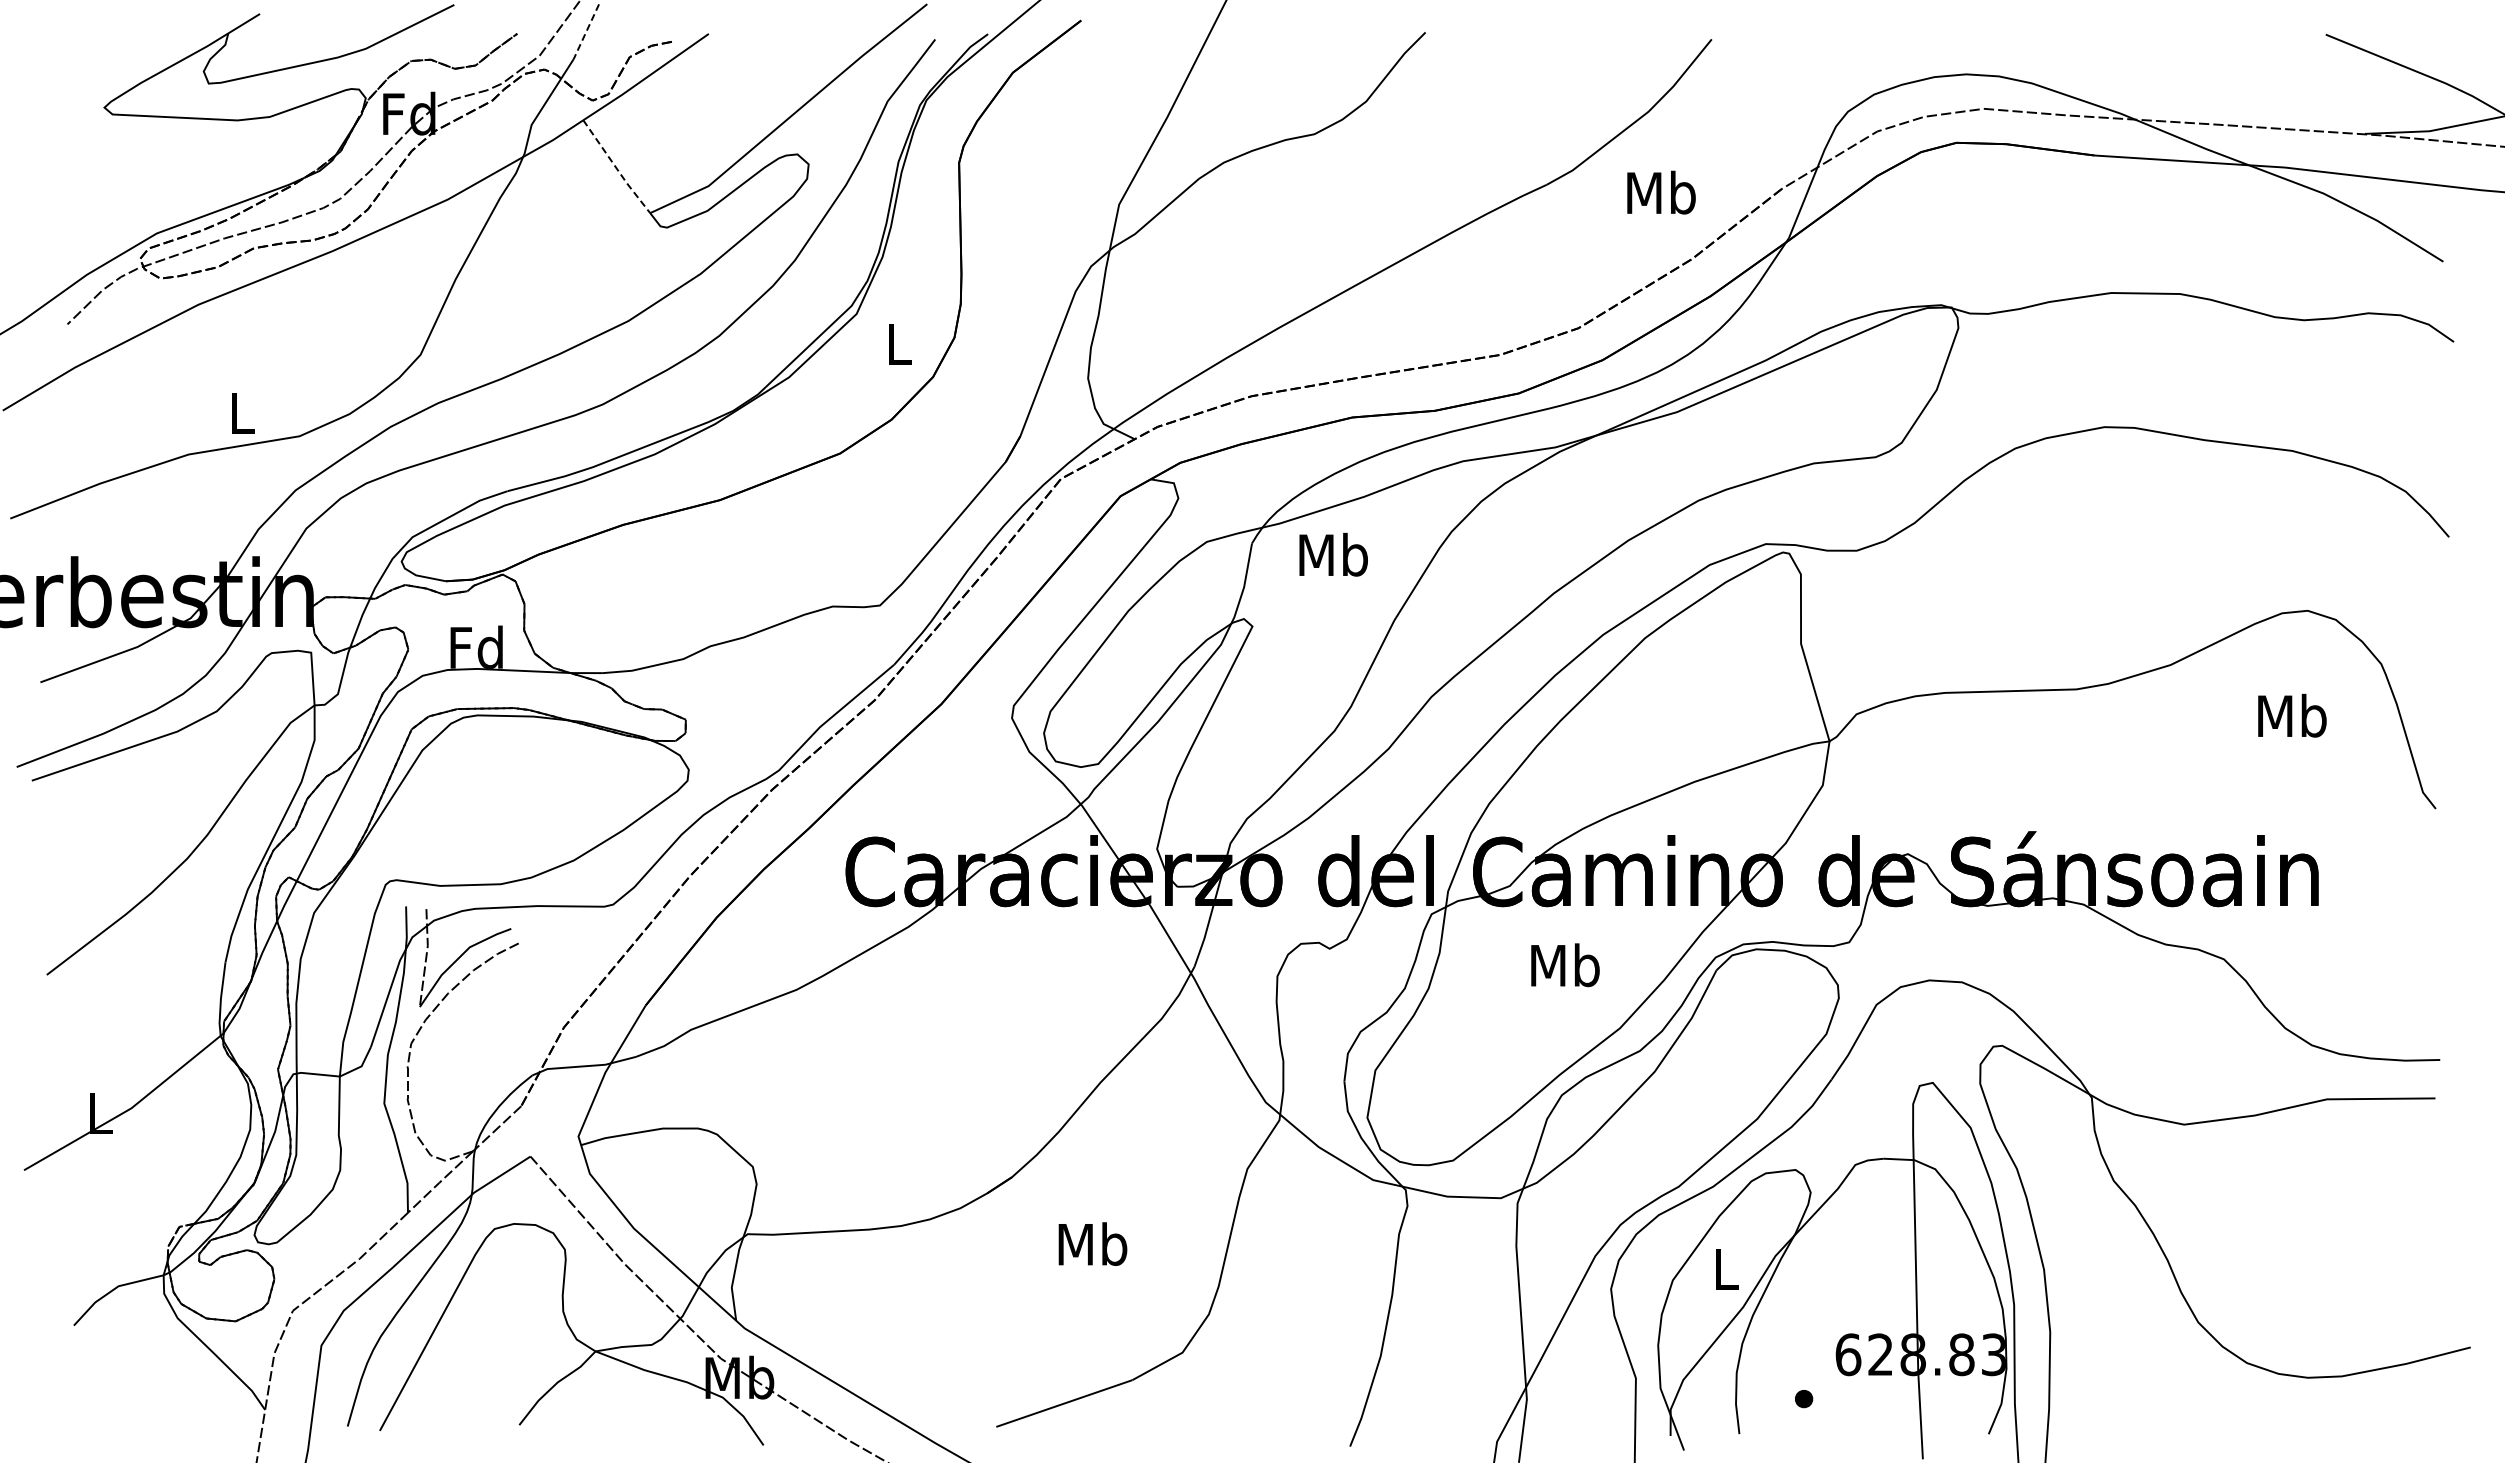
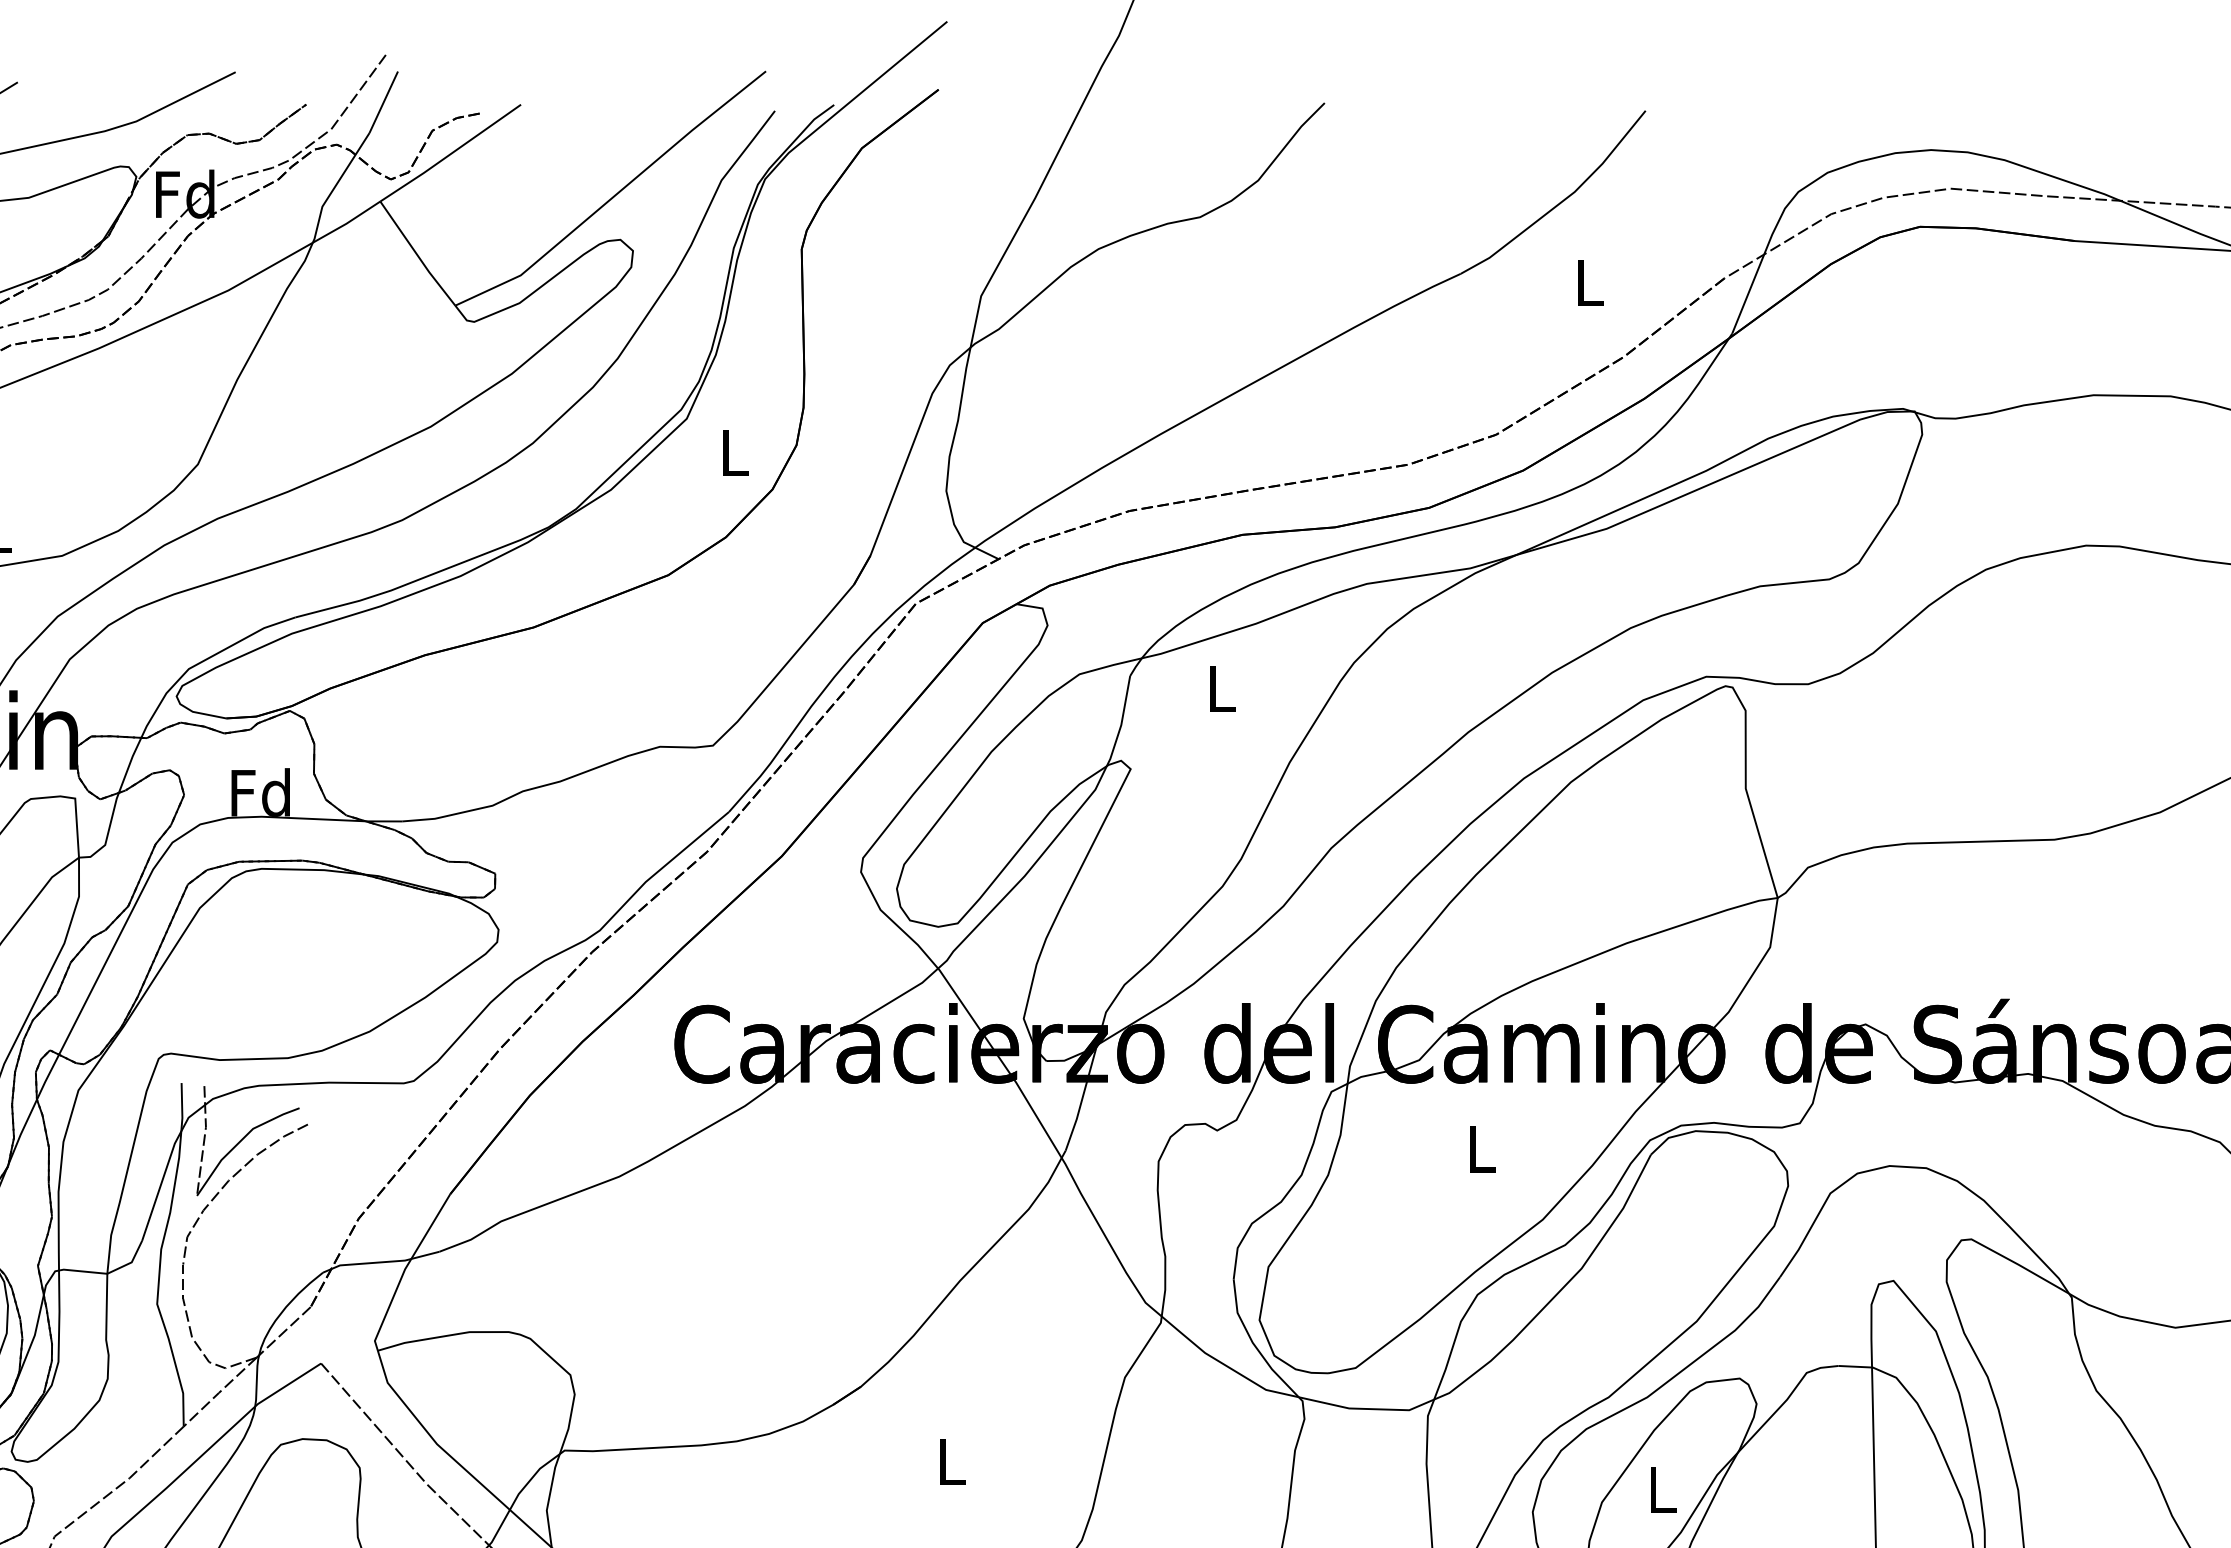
line: (586, 32) -> (383, 103), dashed -> solid
line: (616, 167) -> (417, 254), dashed -> solid
text: (1661, 192) -> (1589, 282), Mb -> L
text: (1333, 554) -> (1221, 688), Mb -> L
text: (1565, 965) -> (1481, 1149), Mb -> L
text: (1092, 1243) -> (951, 1461), Mb -> L

